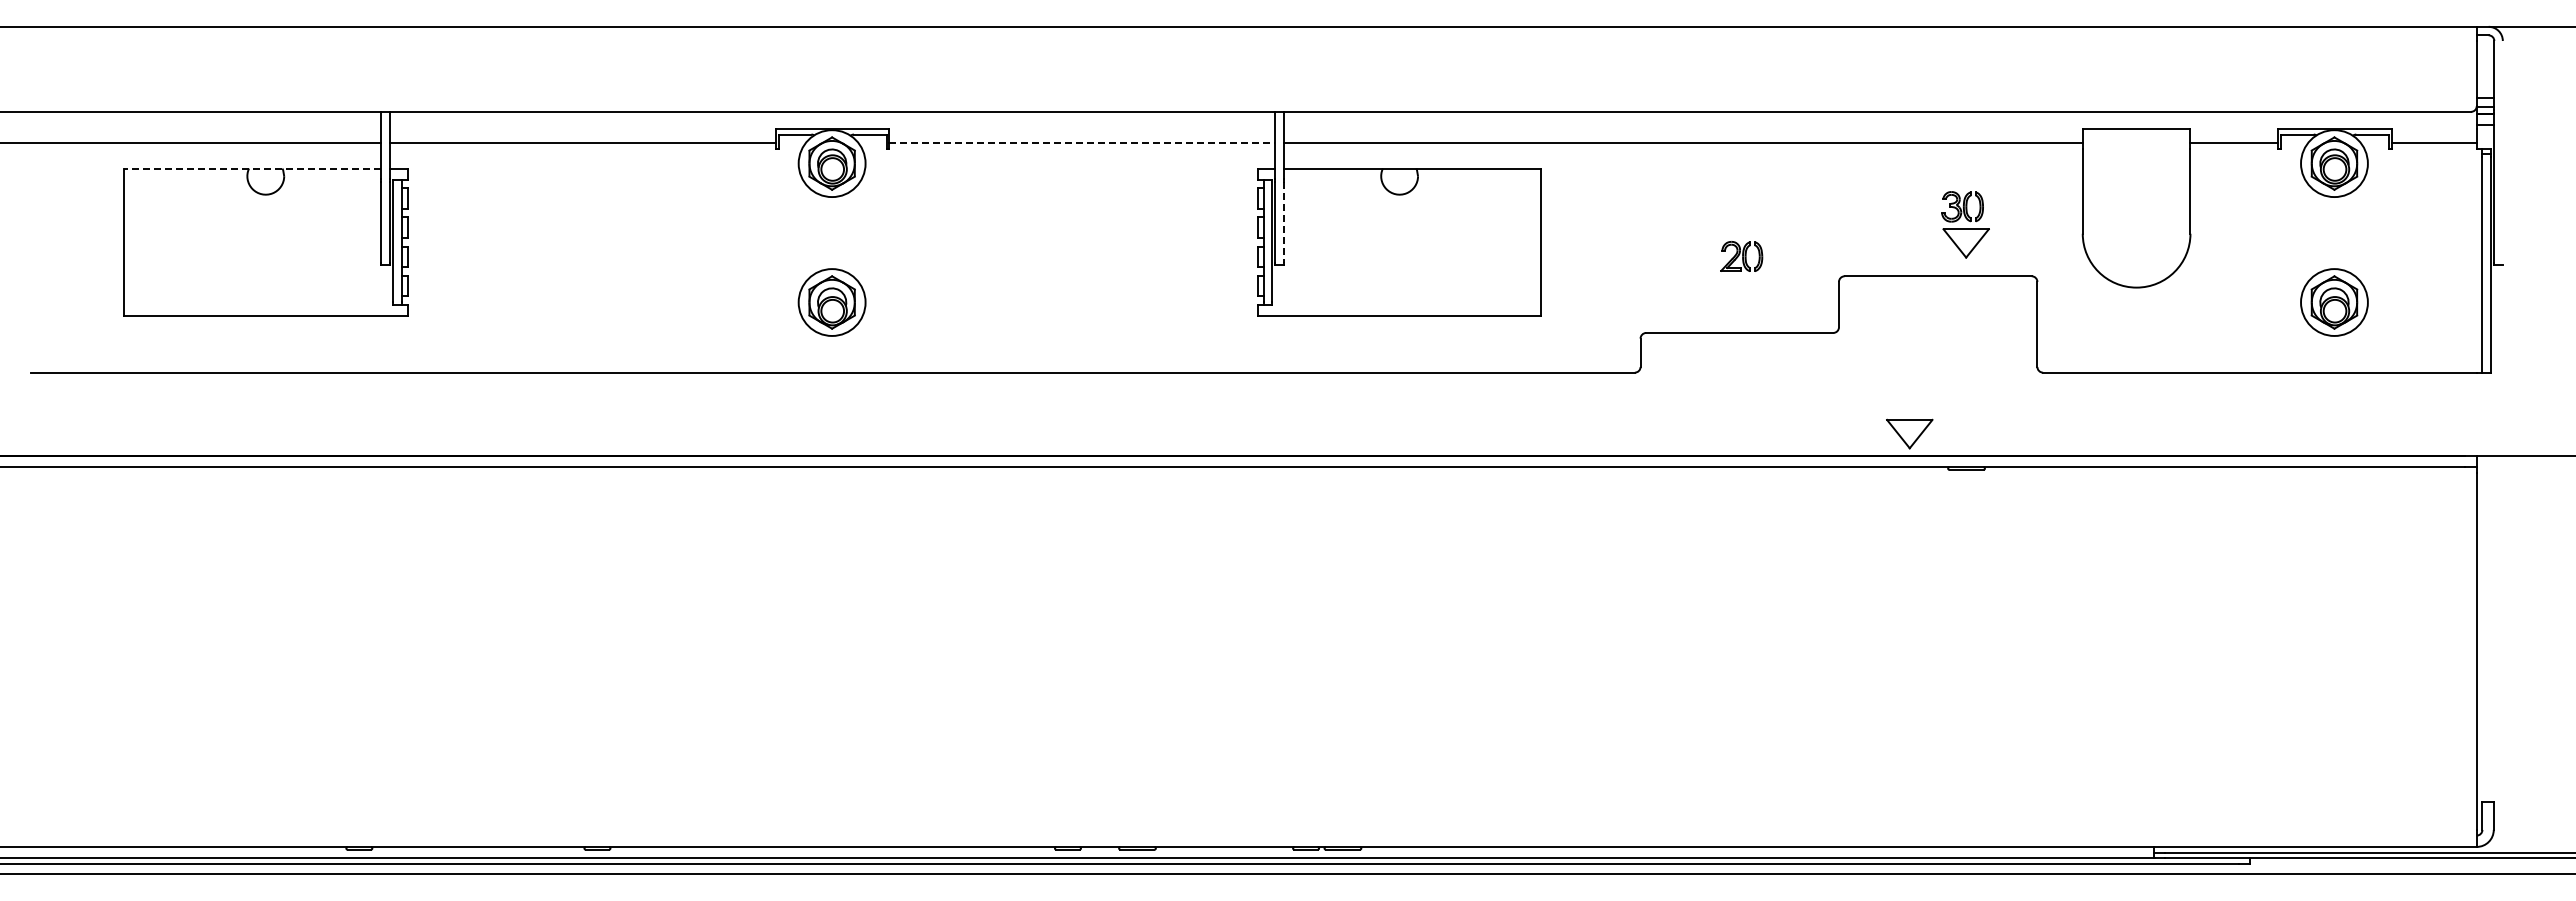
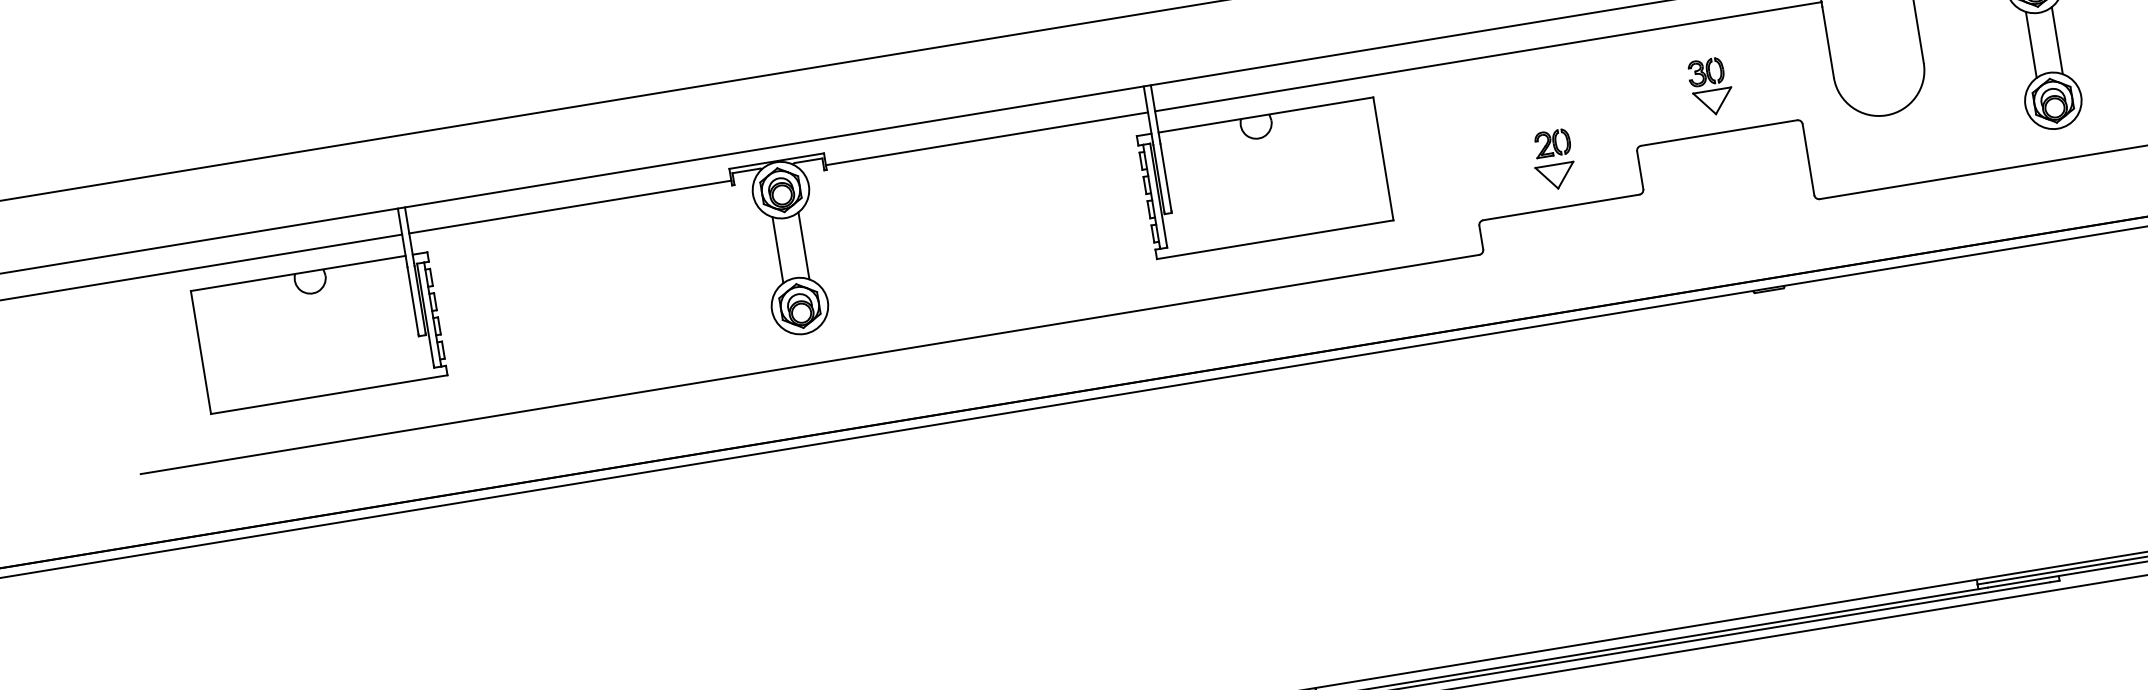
line: (1082, 143) -> (987, 139), dashed -> solid
line: (252, 168) -> (298, 273), dashed -> solid
line: (1283, 223) -> (1165, 178), dashed -> solid
part: (1965, 224) -> (1710, 86), moved
line: (817, 232) -> (778, 249), added
line: (848, 232) -> (804, 245), added
line: (2319, 232) -> (2031, 44), added
line: (2350, 232) -> (2057, 40), added
part: (1909, 433) -> (1556, 176), moved

